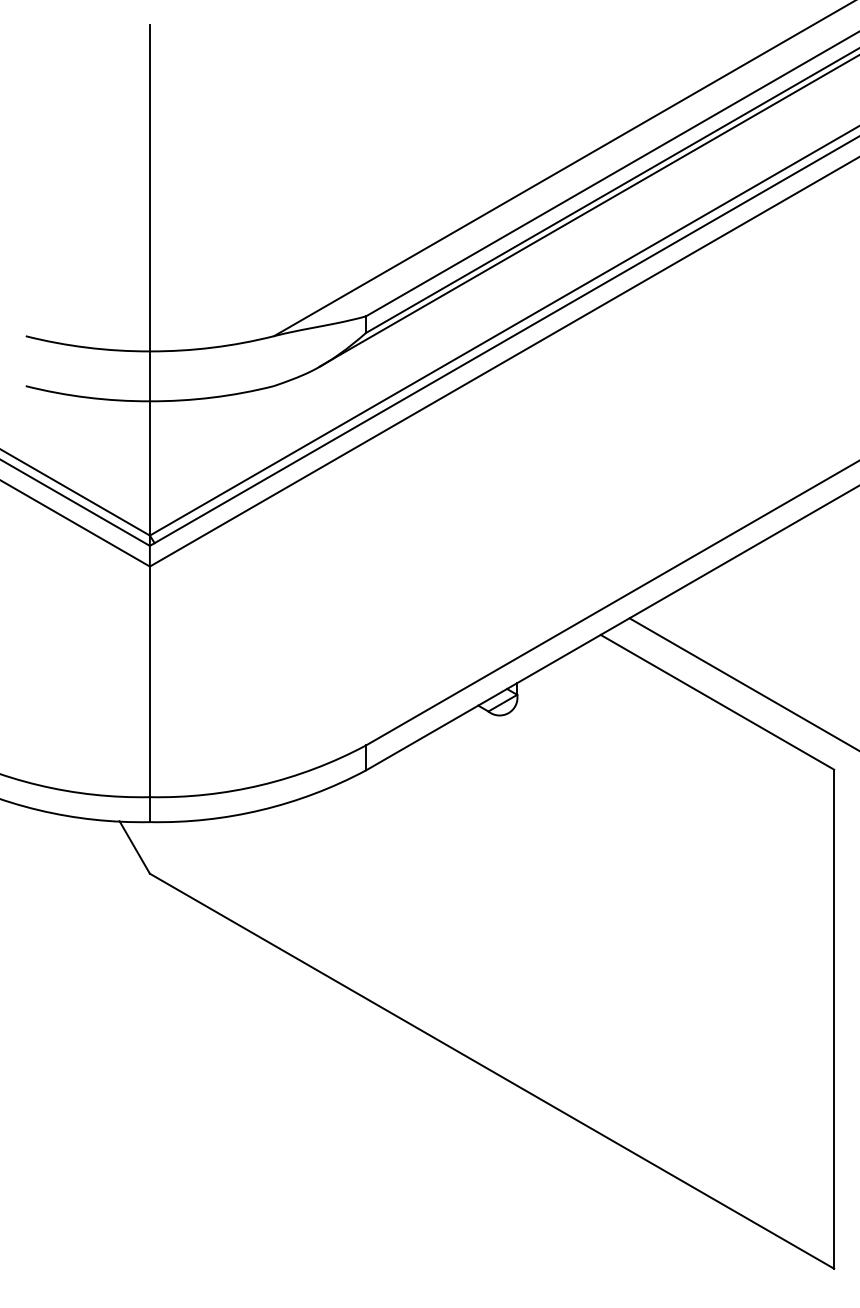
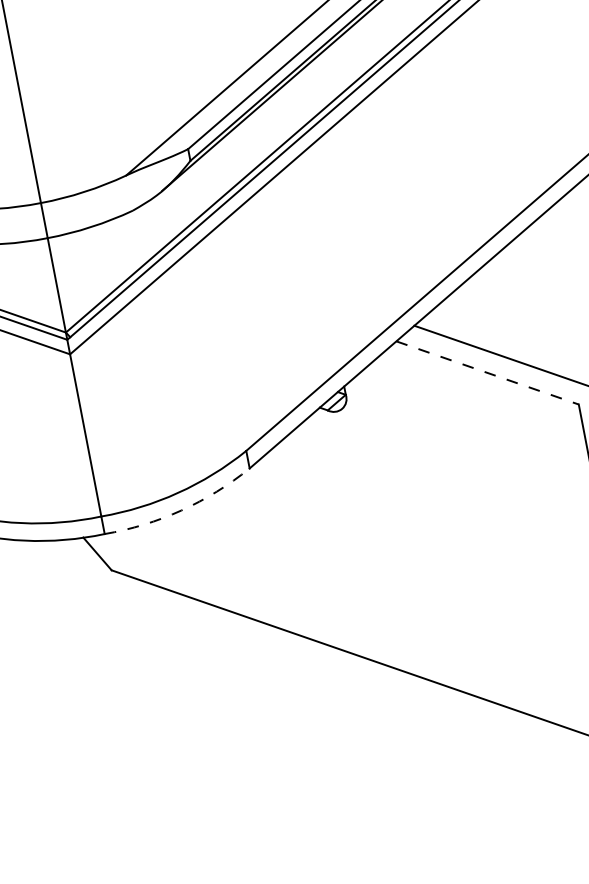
line: (717, 702) -> (487, 373), solid -> dashed
arc: (261, 810) -> (181, 510), solid -> dashed

